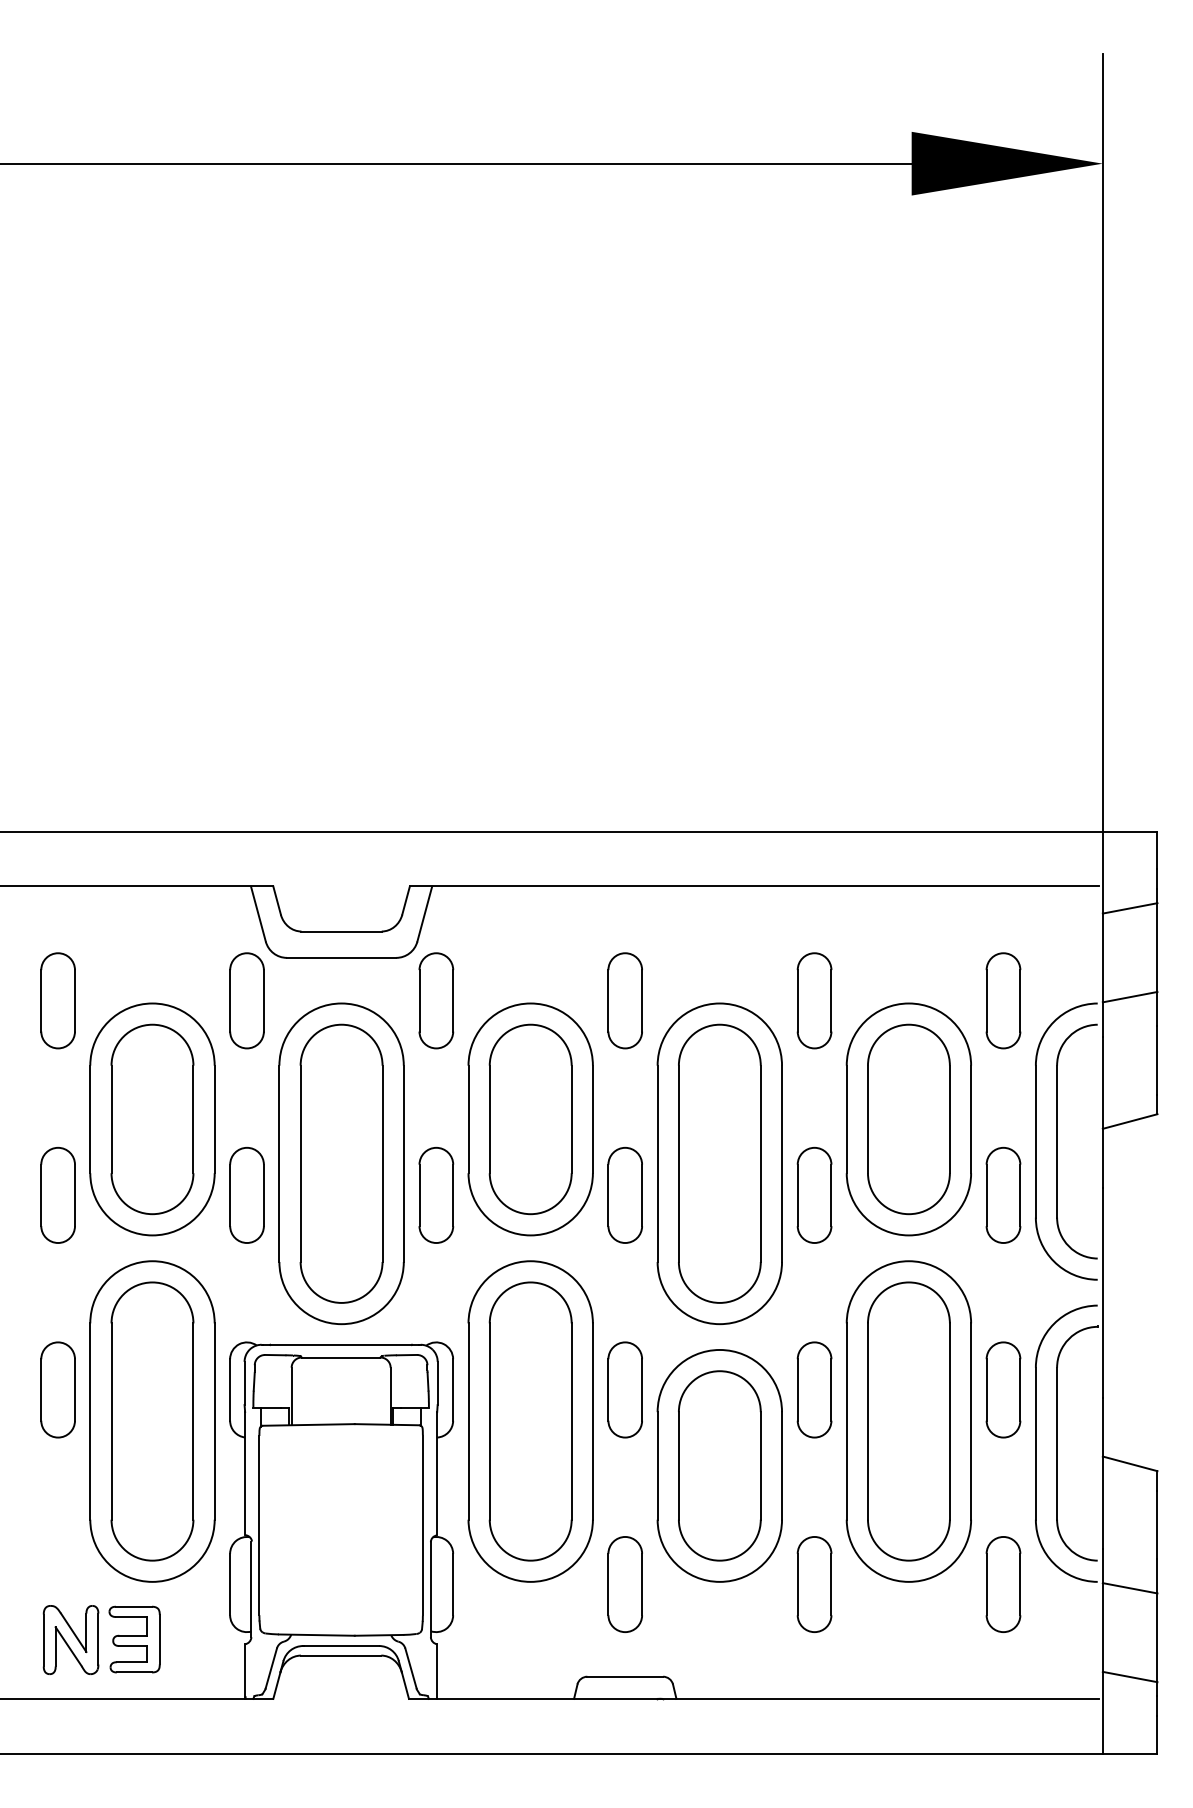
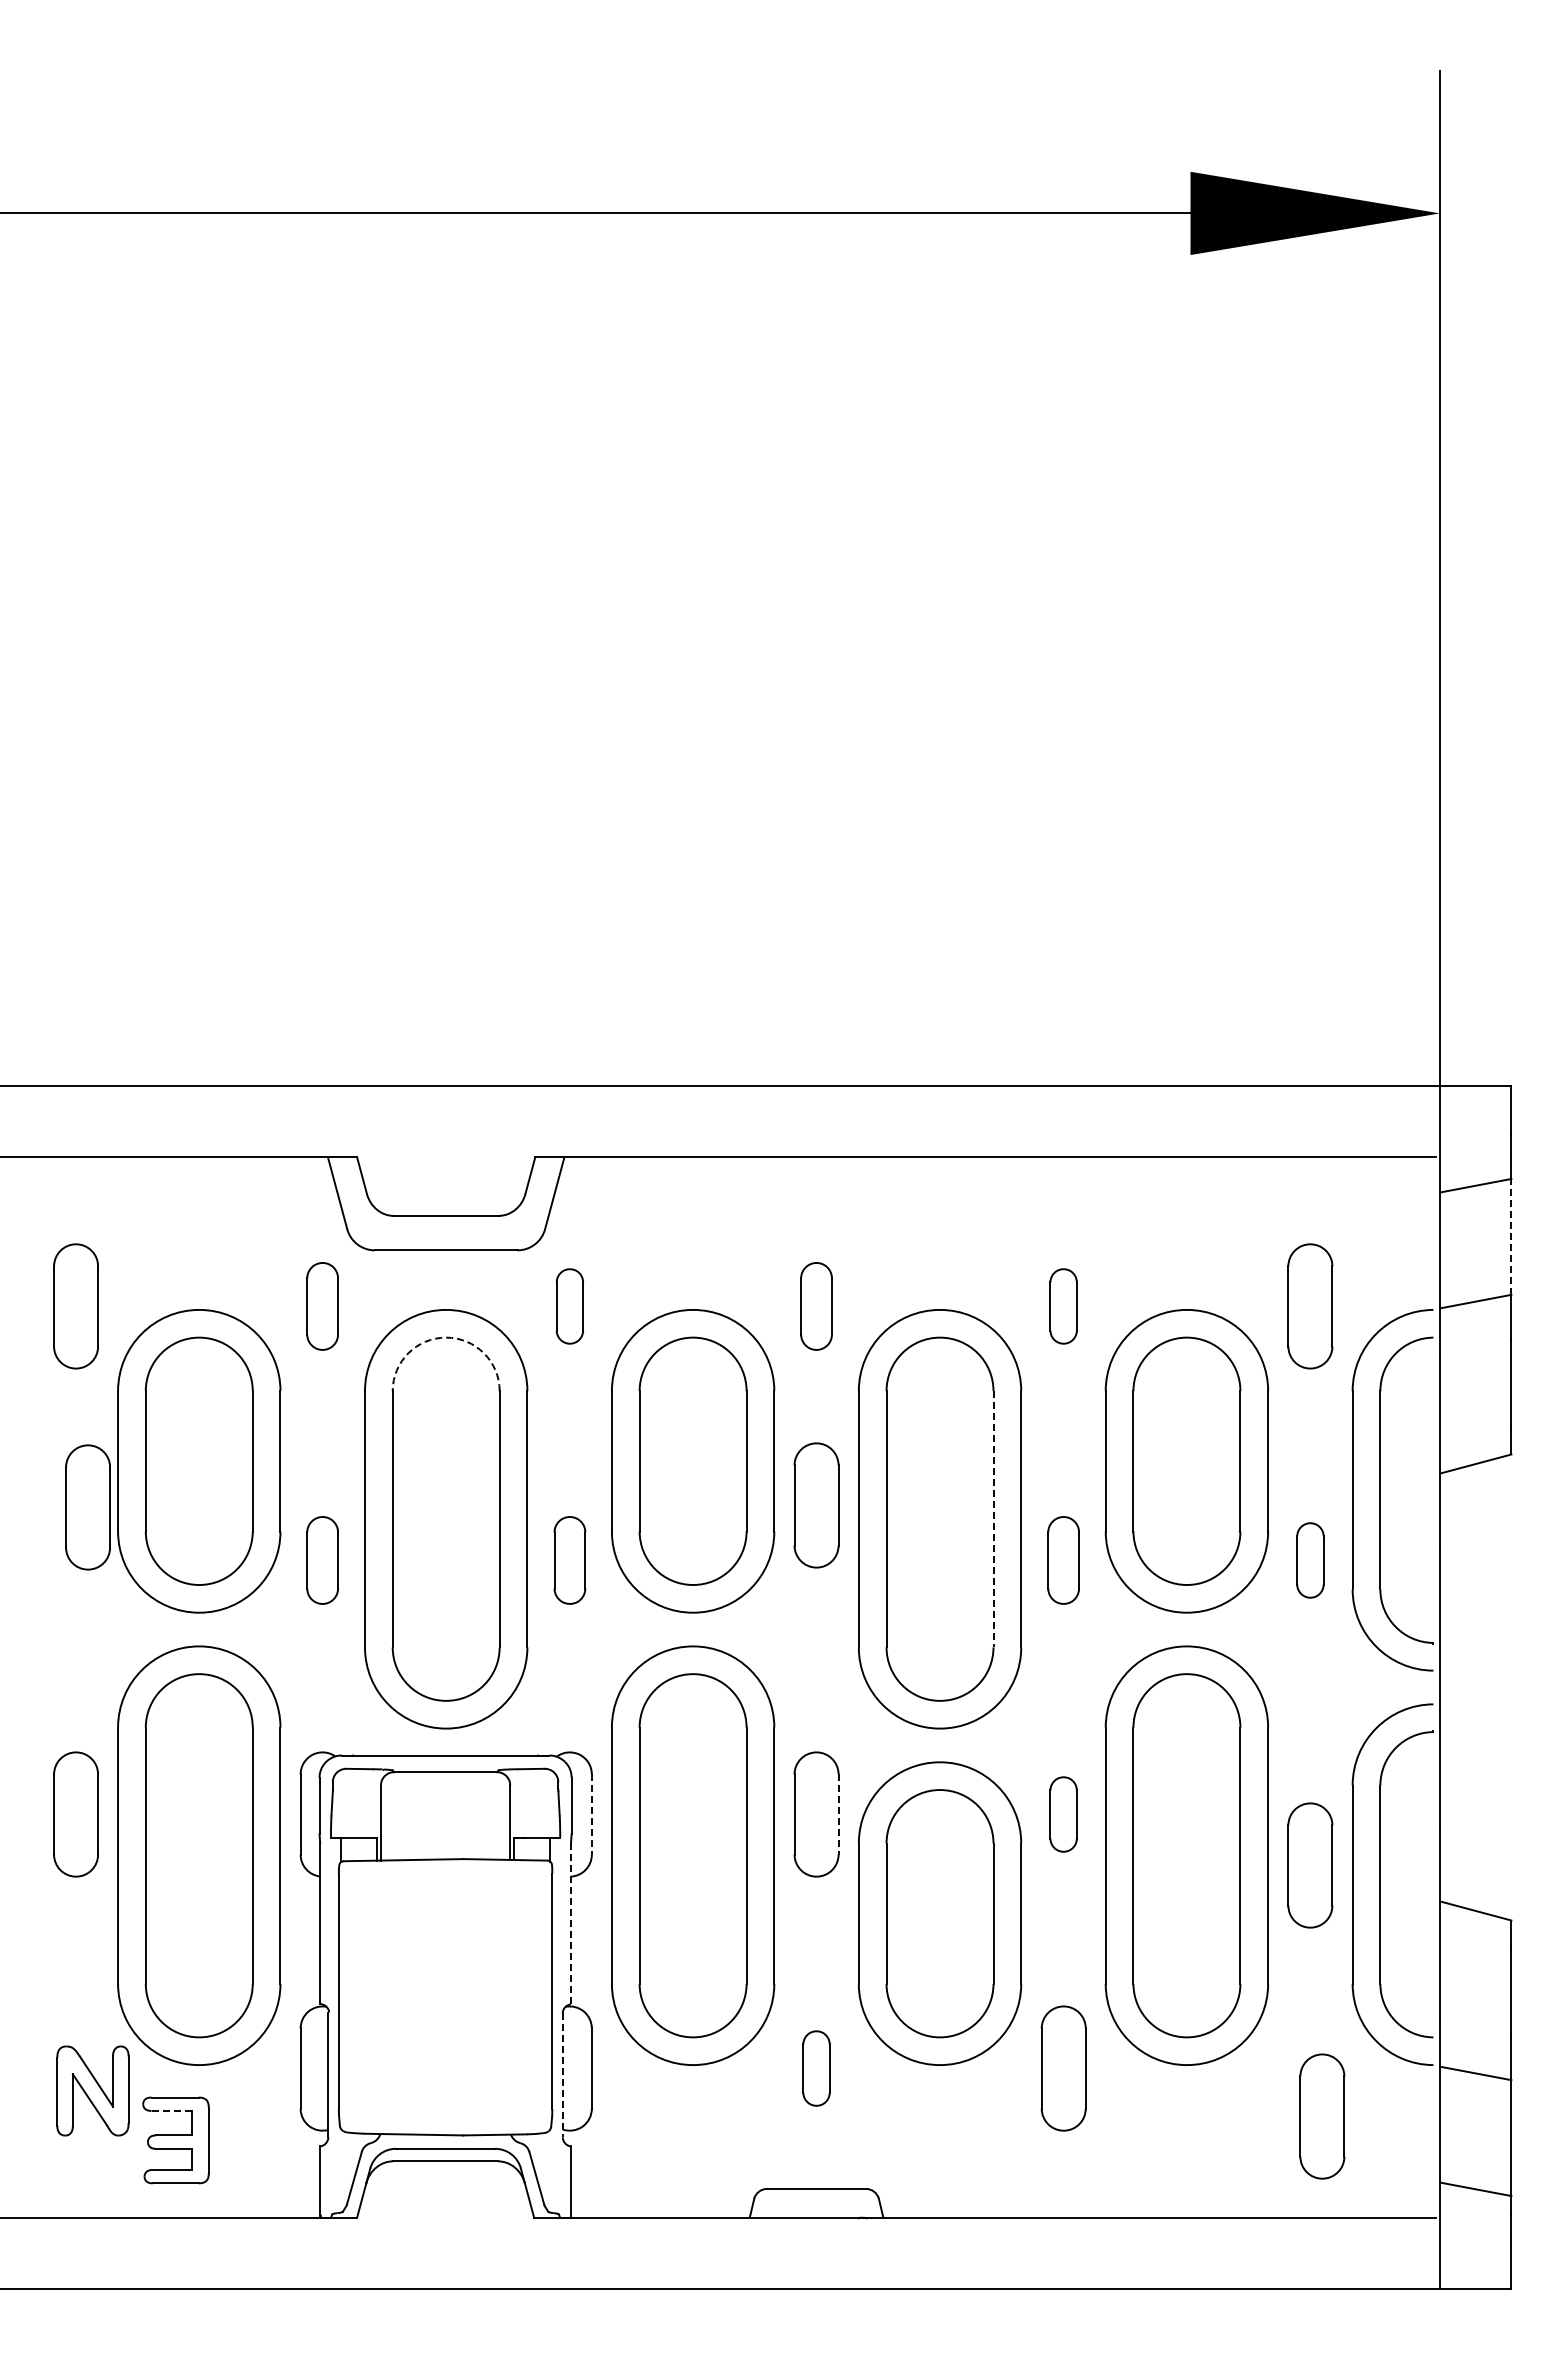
line: (1157, 947) -> (1511, 1236), solid -> dashed
part: (246, 1000) -> (322, 1306), size x0.7
part: (436, 1000) -> (569, 1306), size x0.6
part: (625, 1000) -> (816, 1306), size x0.7
part: (814, 1000) -> (1063, 1306), size x0.6
arc: (341, 1024) -> (446, 1337), solid -> dashed
line: (760, 1164) -> (993, 1519), solid -> dashed
part: (57, 1195) -> (87, 1507), moved
part: (246, 1195) -> (322, 1560), size x0.7
part: (436, 1195) -> (569, 1560), size x0.7
part: (625, 1195) -> (816, 1505), moved
part: (814, 1195) -> (1063, 1560), size x0.7
part: (1003, 1195) -> (1310, 1560), size x0.6
part: (814, 1389) -> (1063, 1814), size x0.6
part: (1003, 1389) -> (1310, 1865), moved
line: (452, 1390) -> (591, 1815), solid -> dashed
line: (642, 1390) -> (838, 1815), solid -> dashed
line: (436, 1473) -> (570, 1923), solid -> dashed
part: (625, 1584) -> (816, 2068), size x0.6
part: (1003, 1584) -> (1322, 2116), moved
line: (430, 1589) -> (562, 2075), solid -> dashed
line: (131, 1616) -> (171, 2110), solid -> dashed
part: (70, 1639) -> (92, 2090), moved

